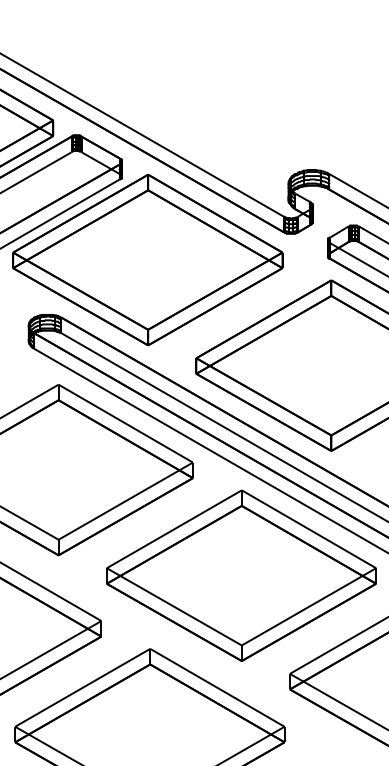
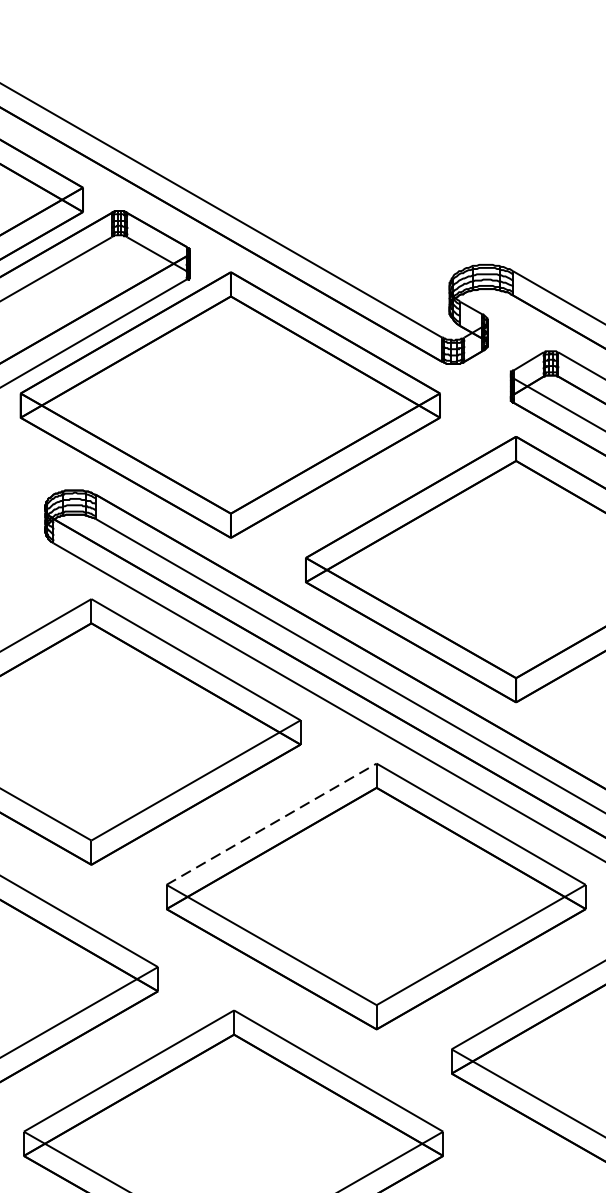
line: (174, 529) -> (271, 824), solid -> dashed

